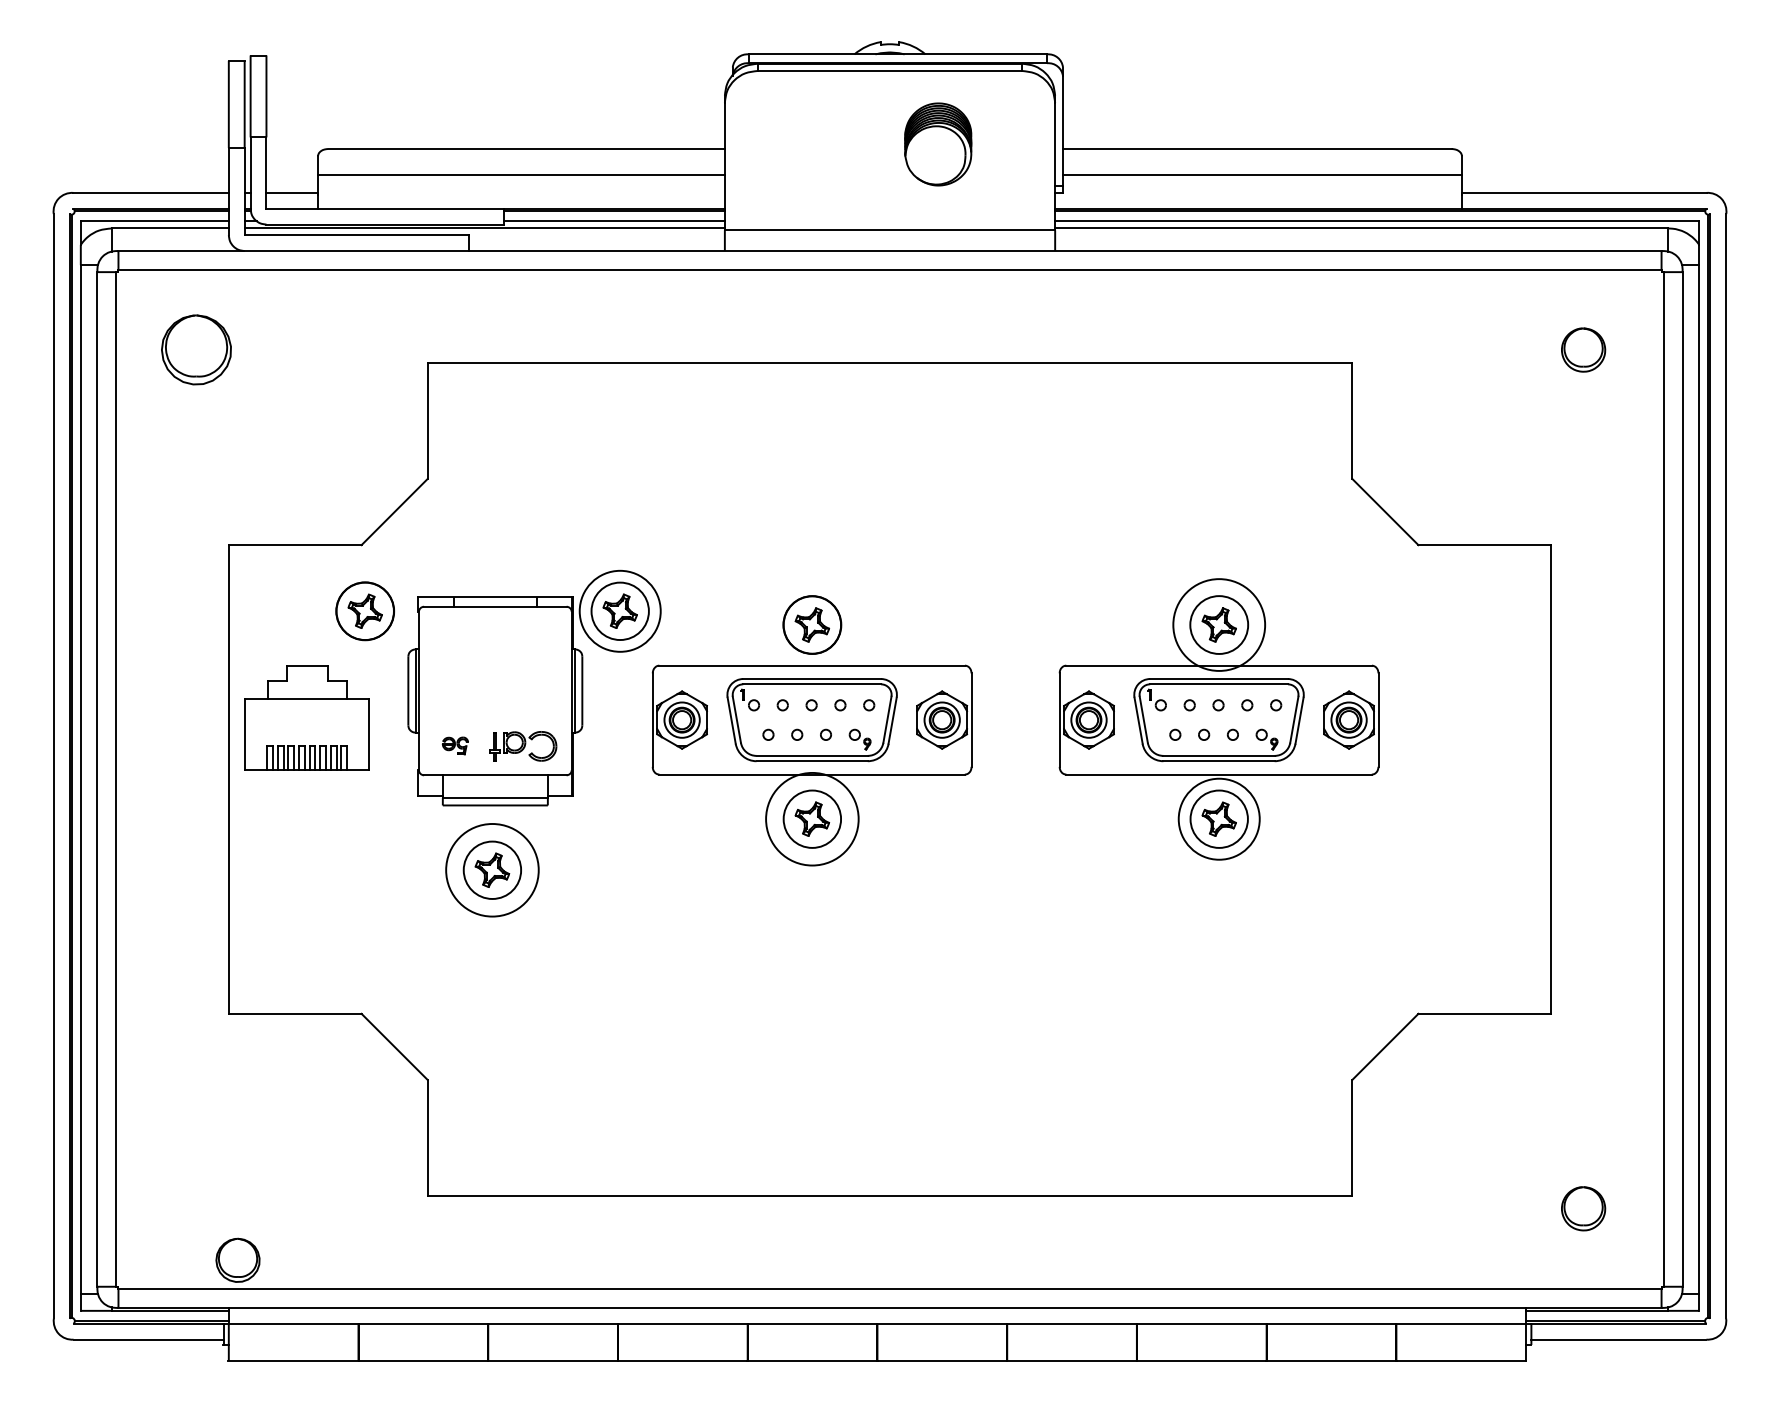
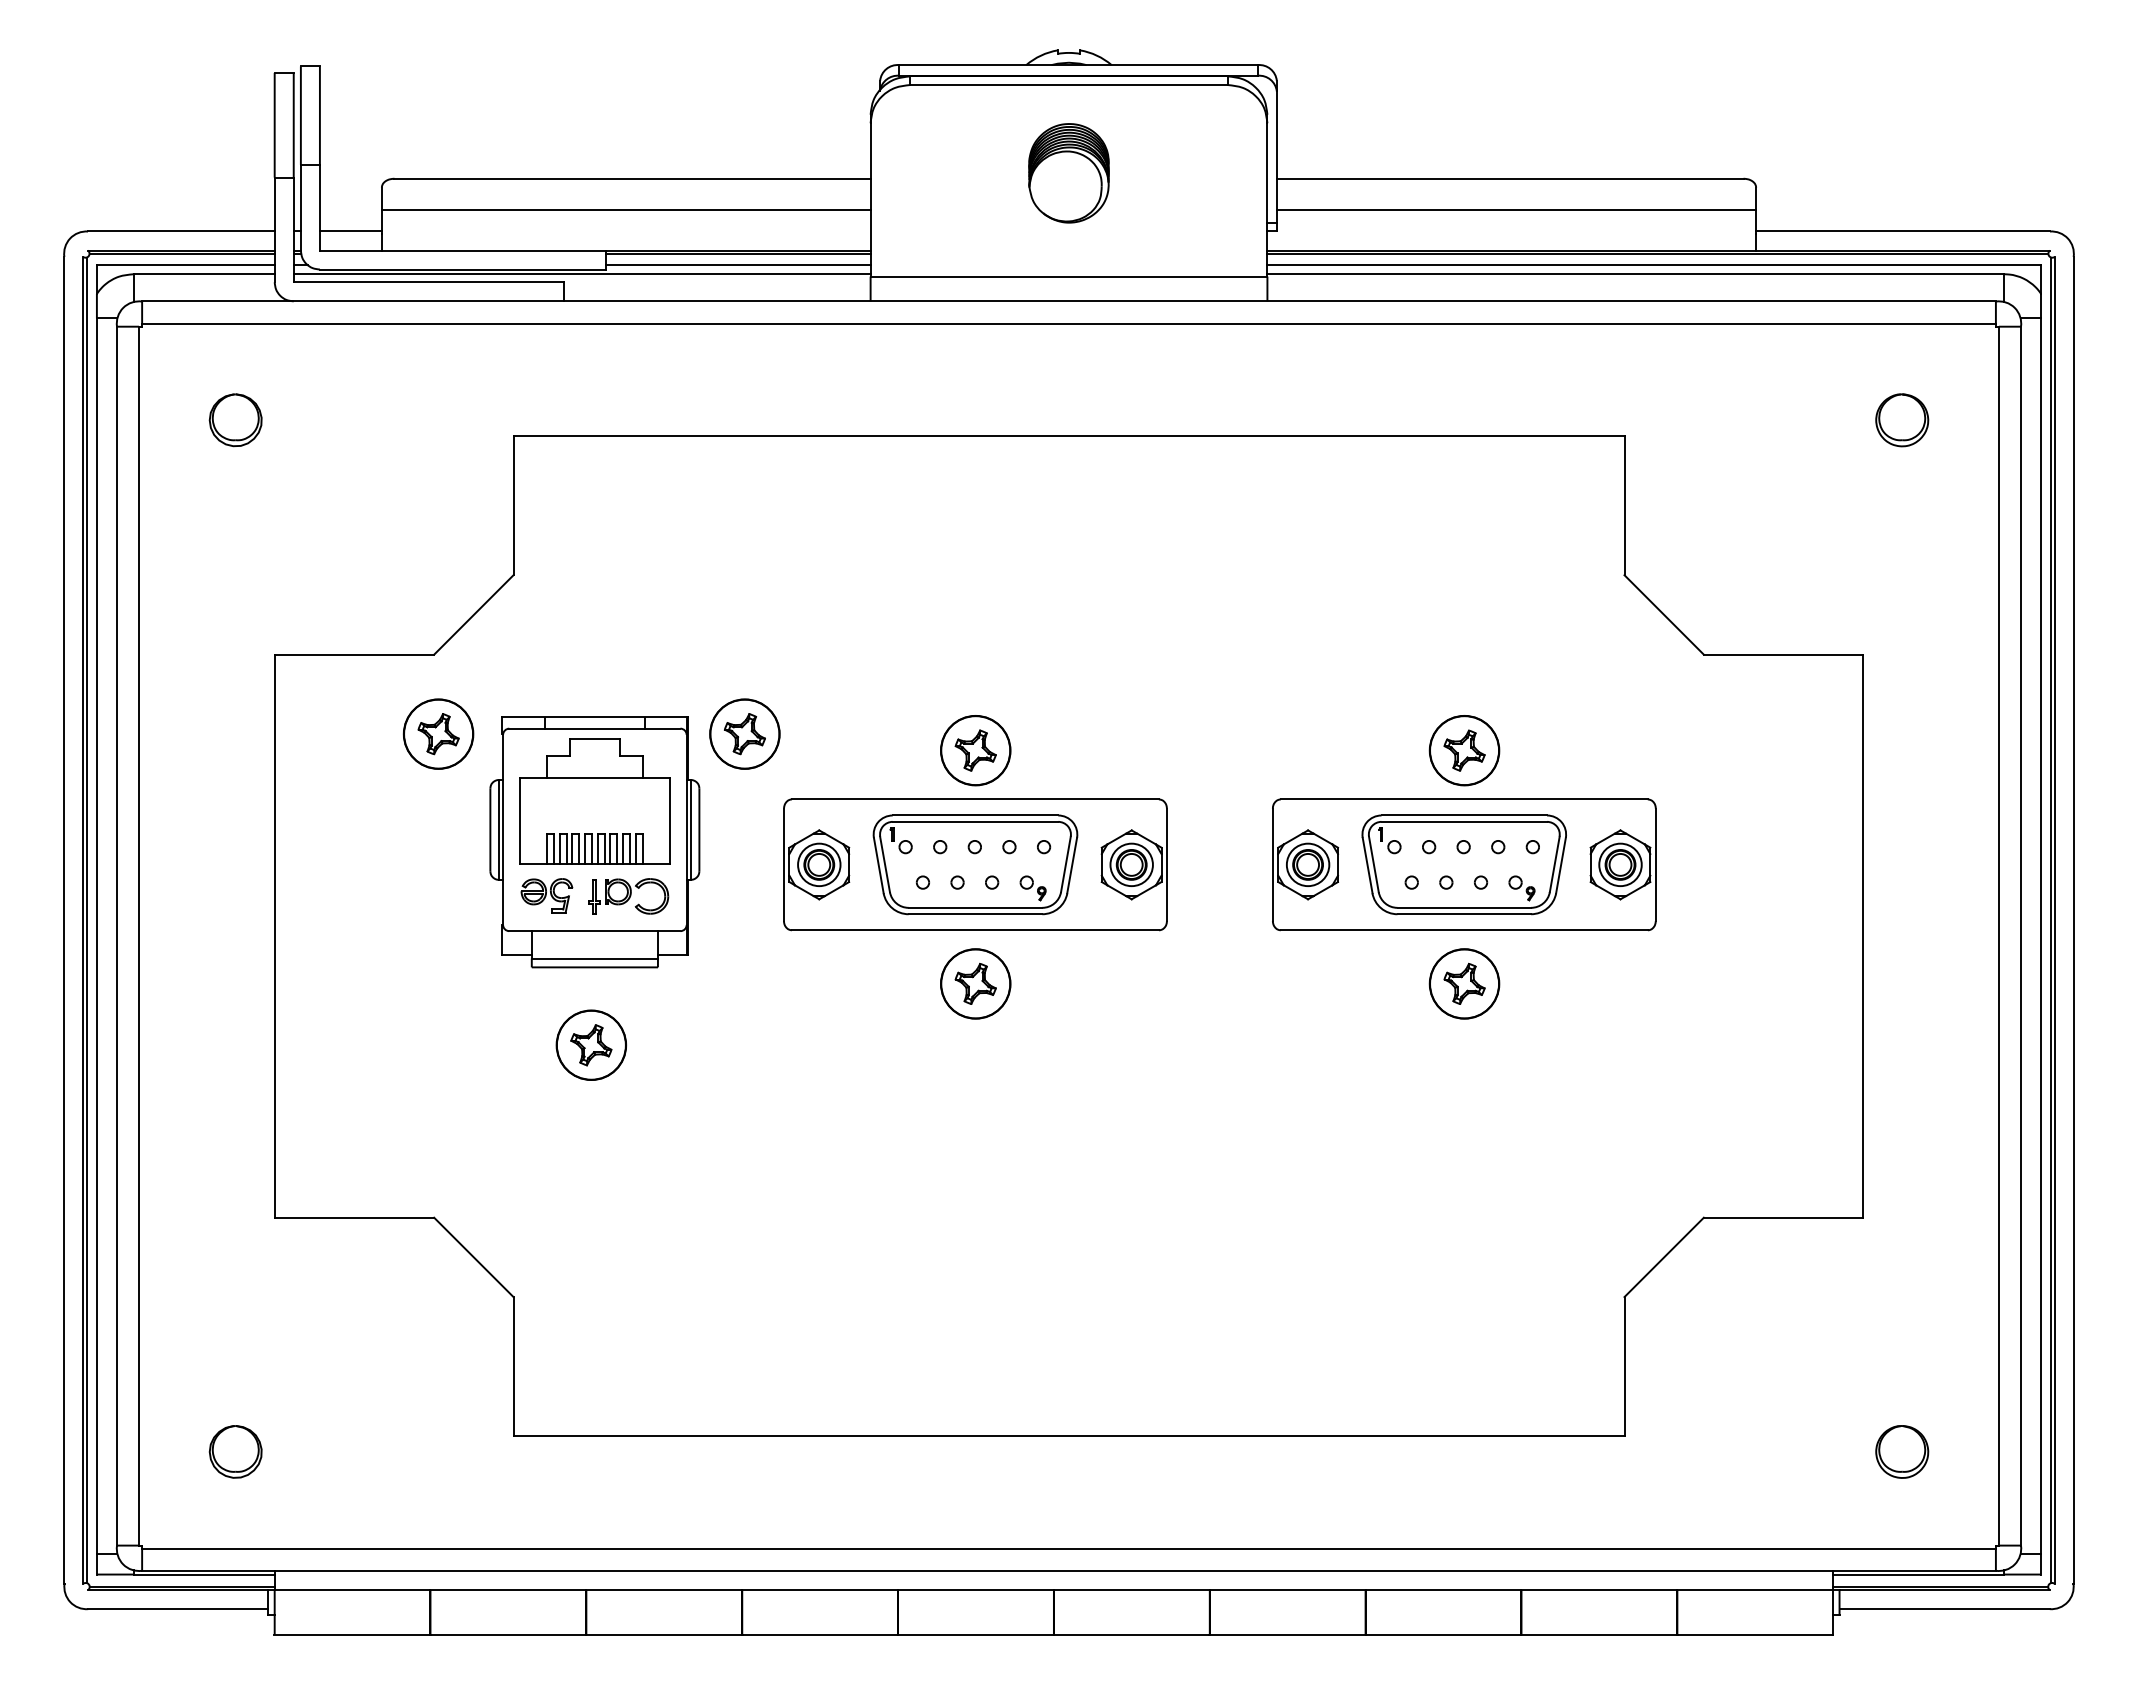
part: (937, 144) -> (1068, 173), moved
part: (196, 350) -> (235, 420), size x0.62
circle: (619, 610) -> (744, 733), size x0.71
circle: (1219, 624) -> (1464, 750), size x0.62
part: (306, 718) -> (594, 801), moved
part: (455, 745) -> (546, 895), size x1.67
circle: (812, 818) -> (975, 983), size x0.62
circle: (1219, 818) -> (1464, 983), size x0.71
circle: (492, 870) -> (591, 1045), size x0.62
part: (237, 1260) -> (235, 1451), moved

